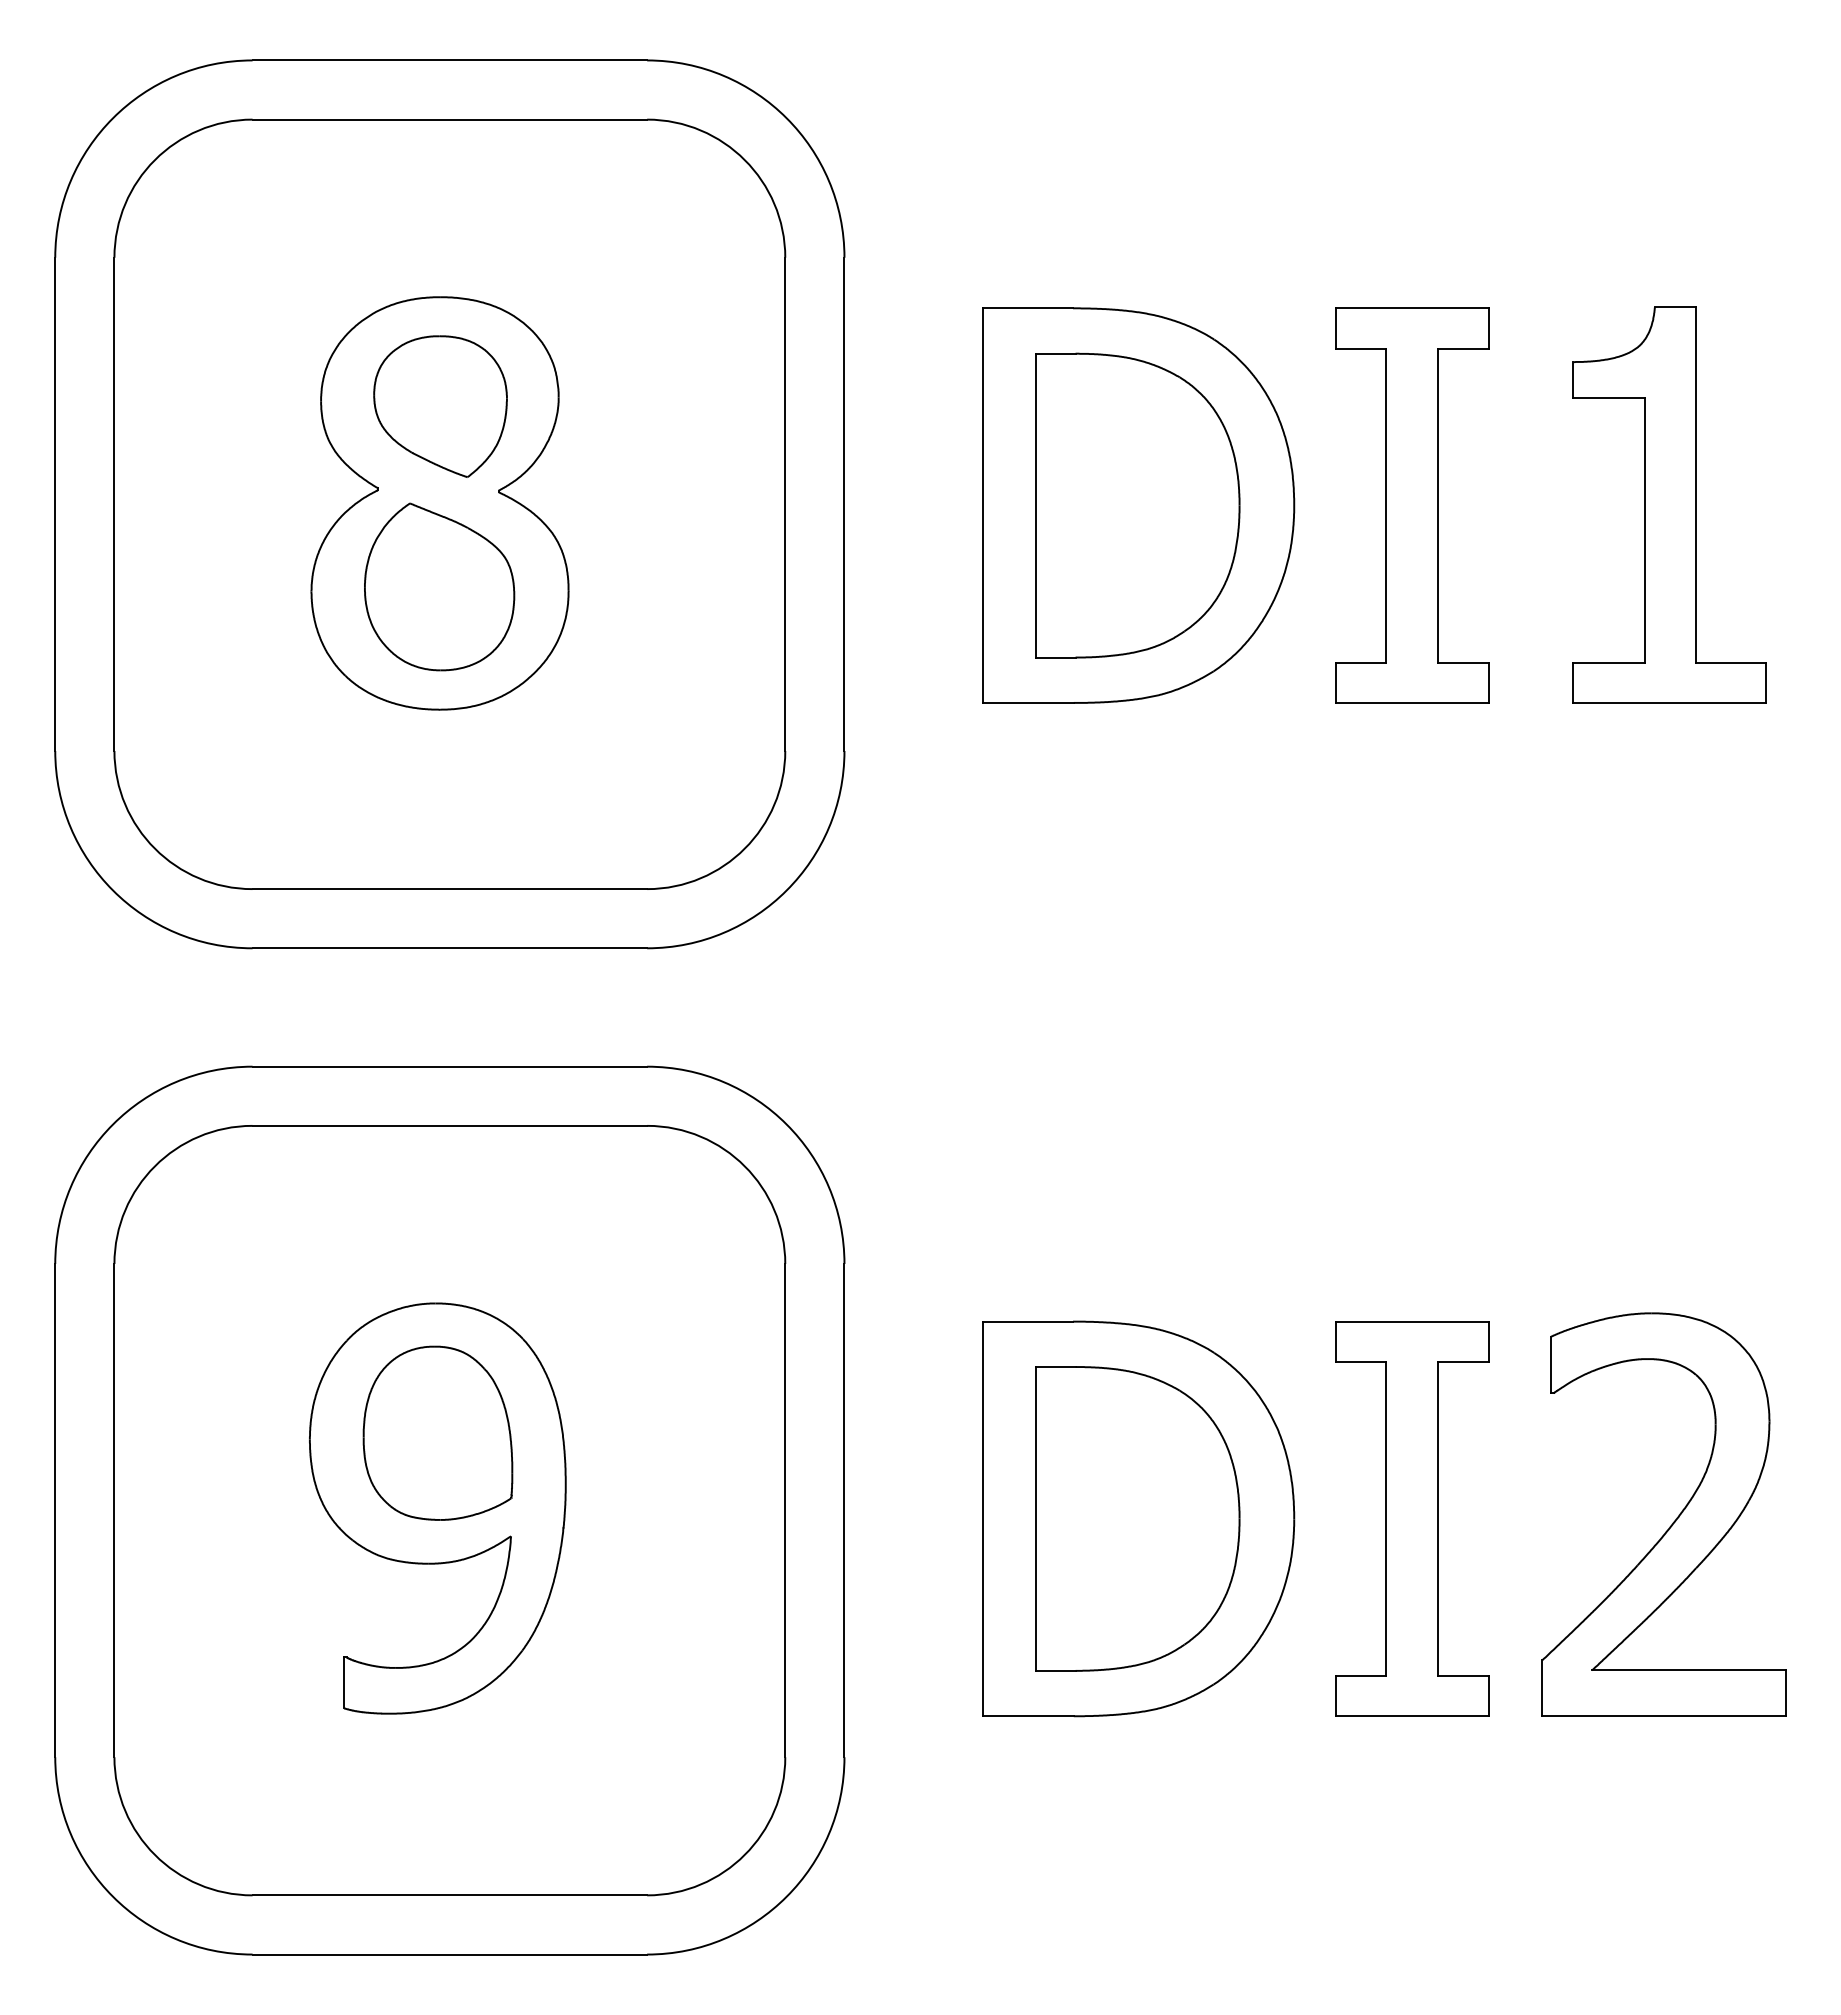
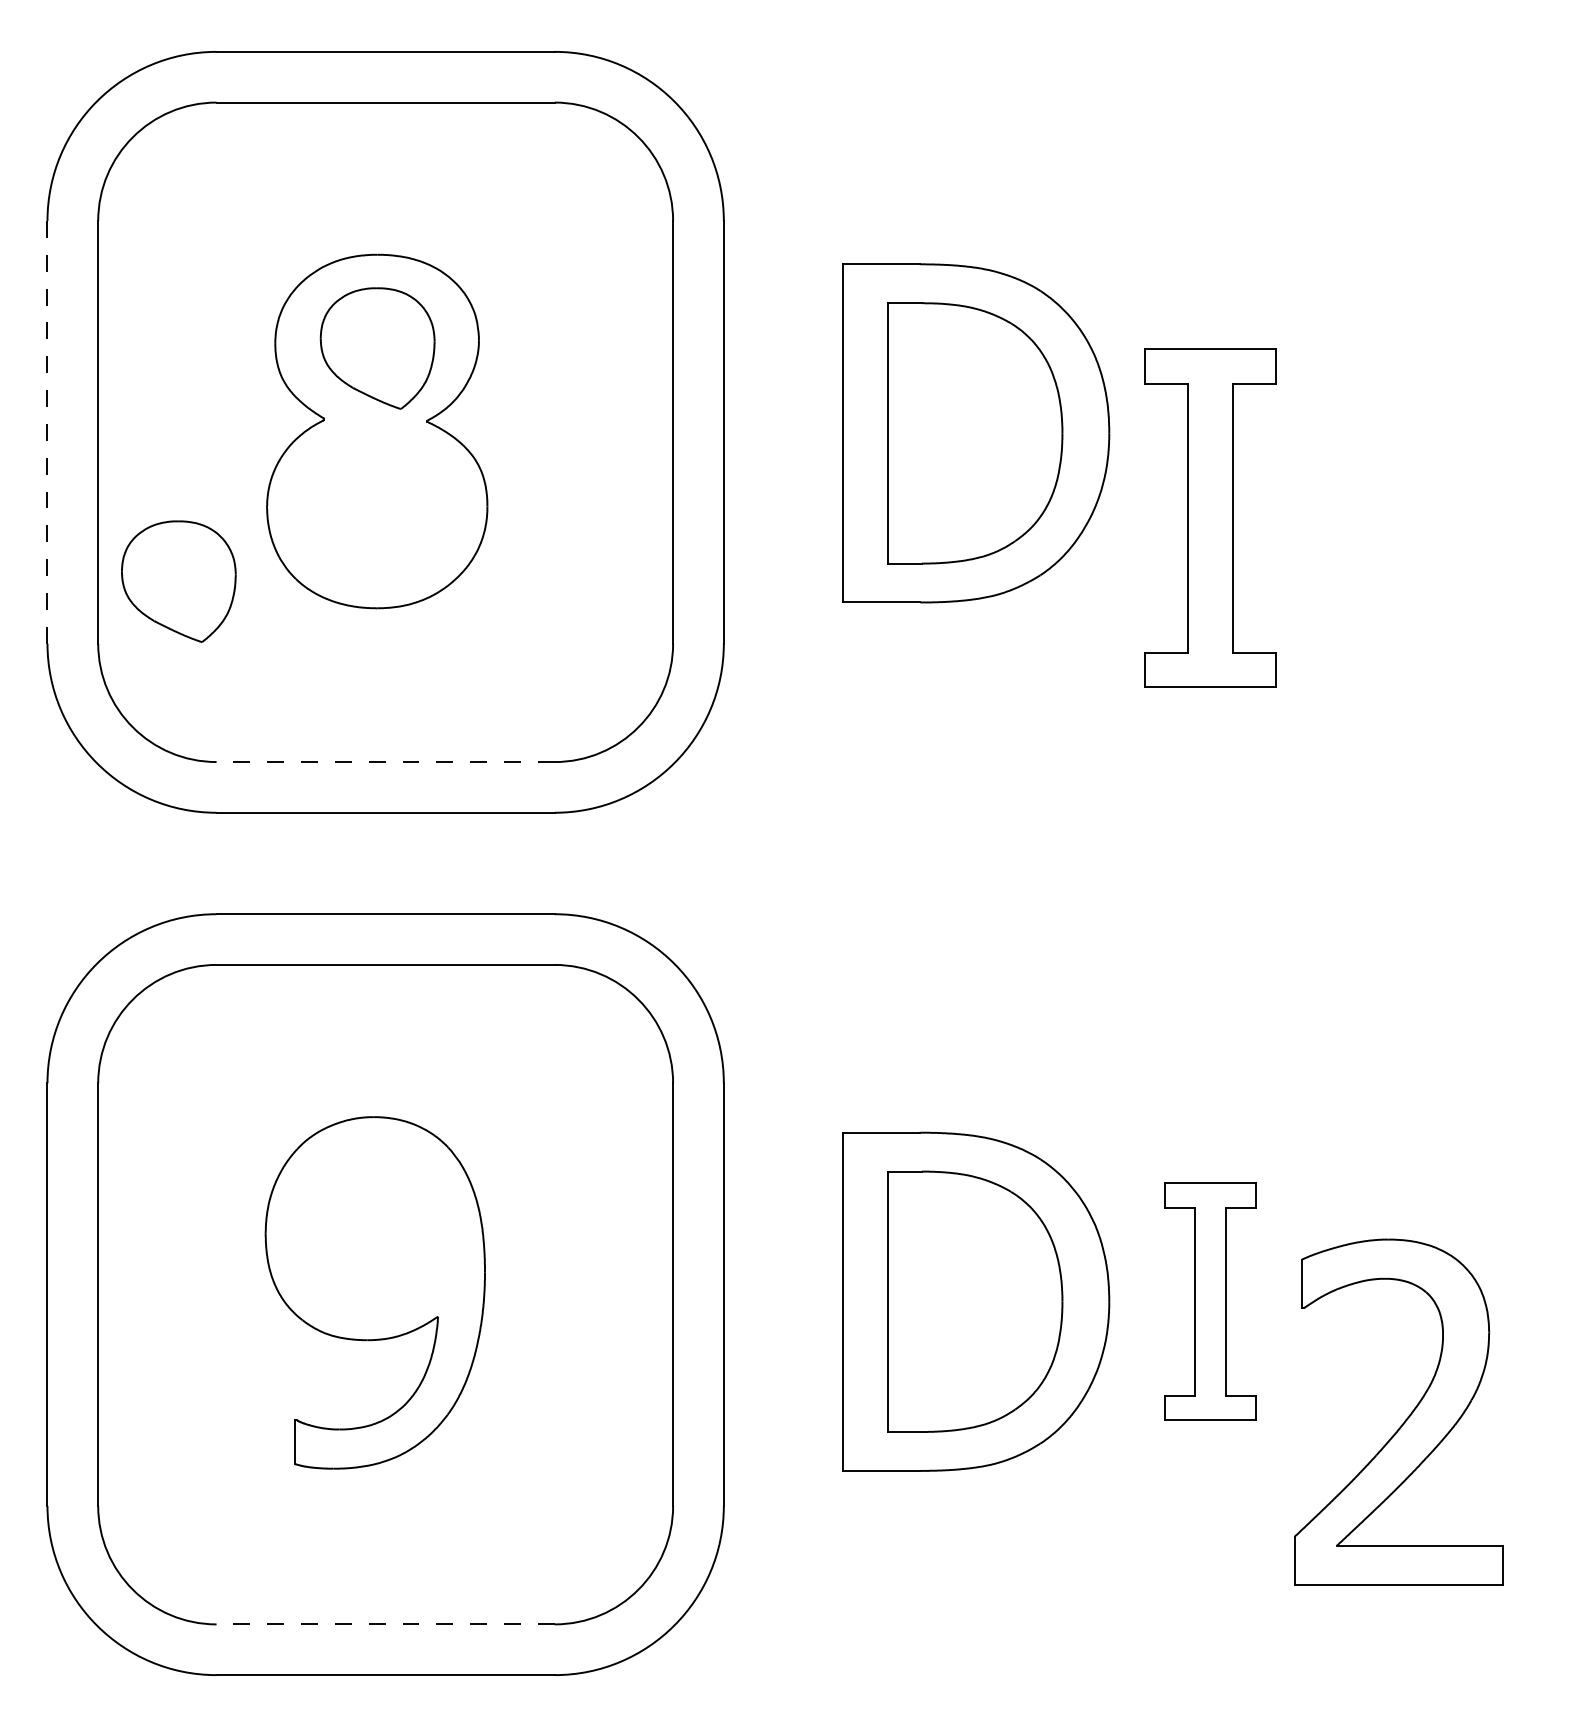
line: (55, 504) -> (47, 432), solid -> dashed
part: (1669, 504) -> (1430, 432), removed
part: (1412, 505) -> (1210, 518), moved
part: (439, 586) -> (376, 502), removed
part: (208, 678) -> (178, 581), added
line: (449, 889) -> (385, 762), solid -> dashed
part: (437, 1432) -> (375, 1227), removed
part: (1412, 1518) -> (1210, 1301), size x0.7
part: (1672, 1522) -> (1406, 1418), moved
line: (449, 1895) -> (385, 1624), solid -> dashed

